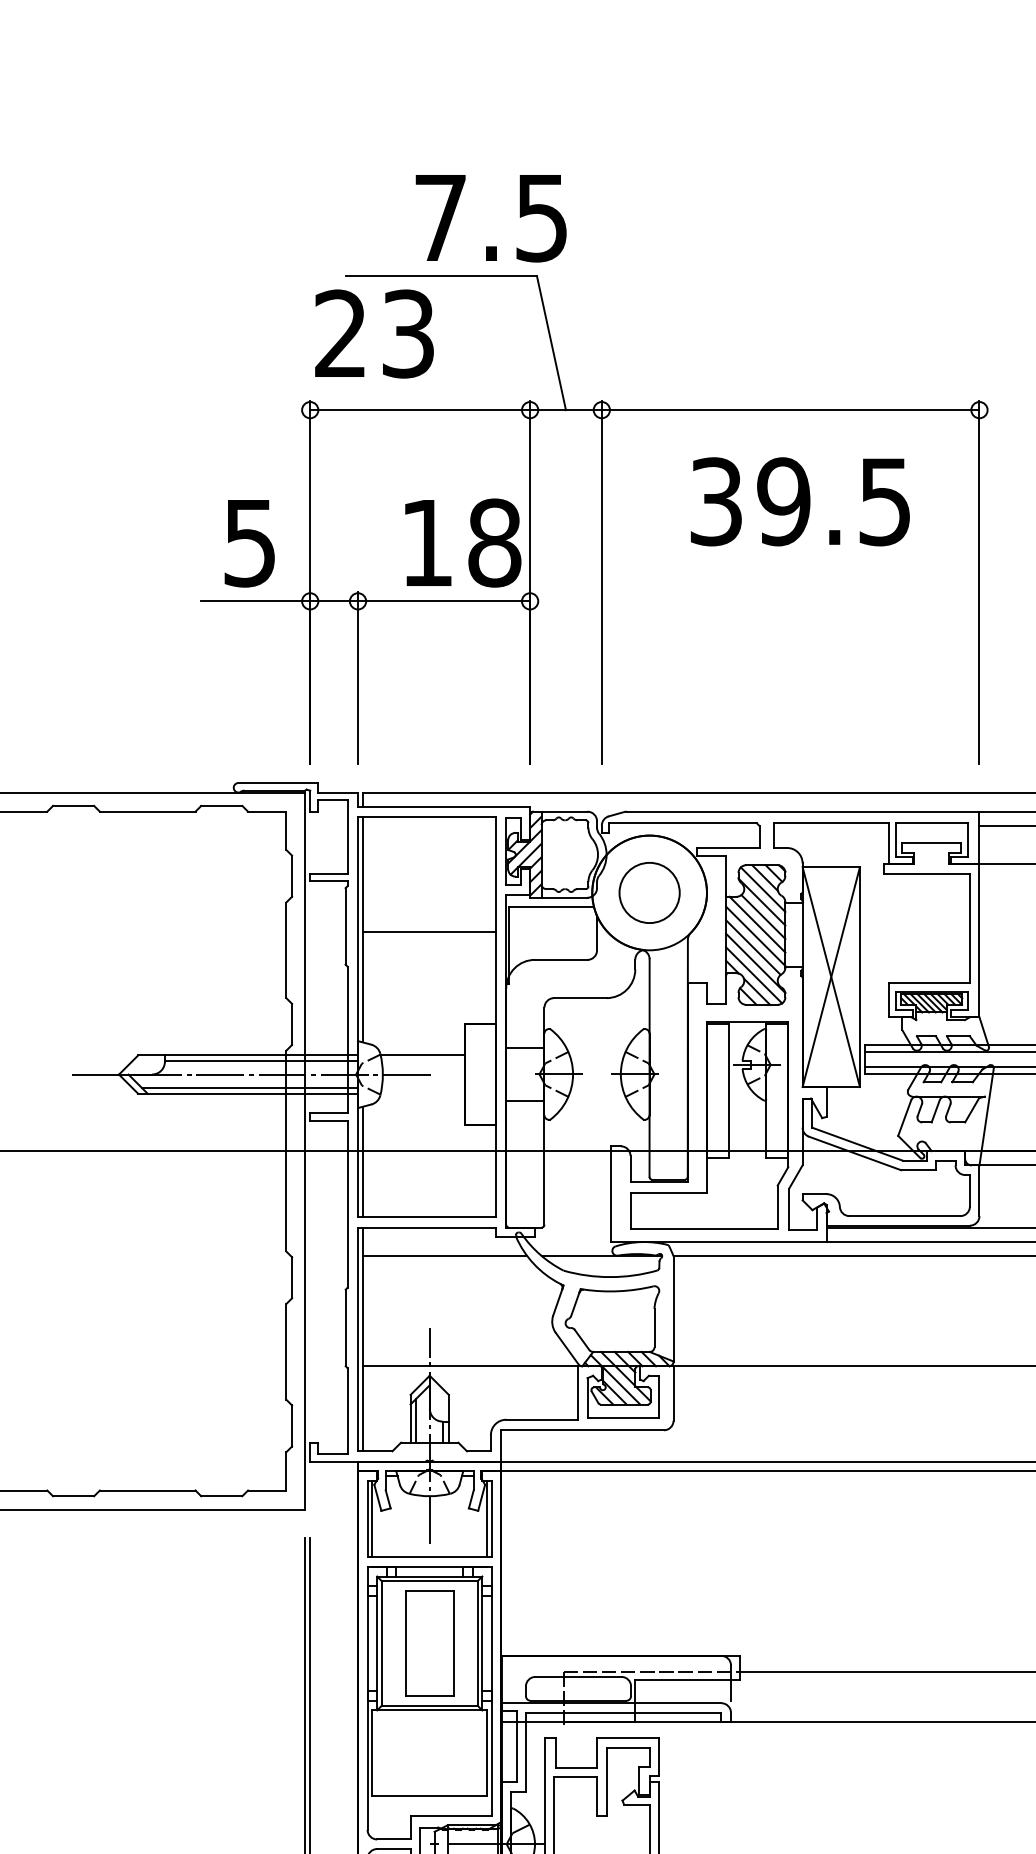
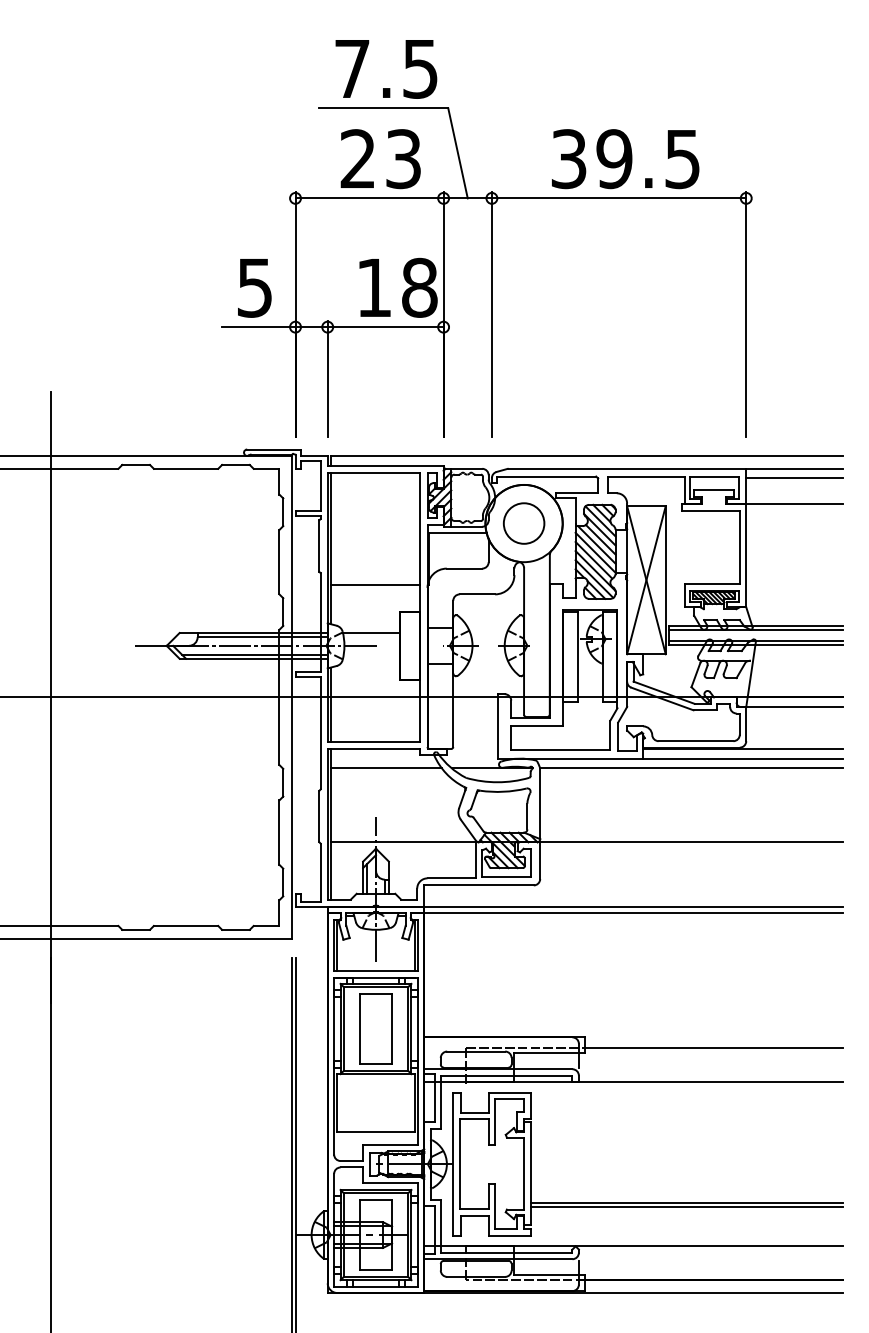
text: (491, 218) -> (386, 69), moved
text: (374, 334) -> (380, 159), moved
text: (800, 502) -> (625, 159), moved
line: (428, 931) -> (375, 584), moved

